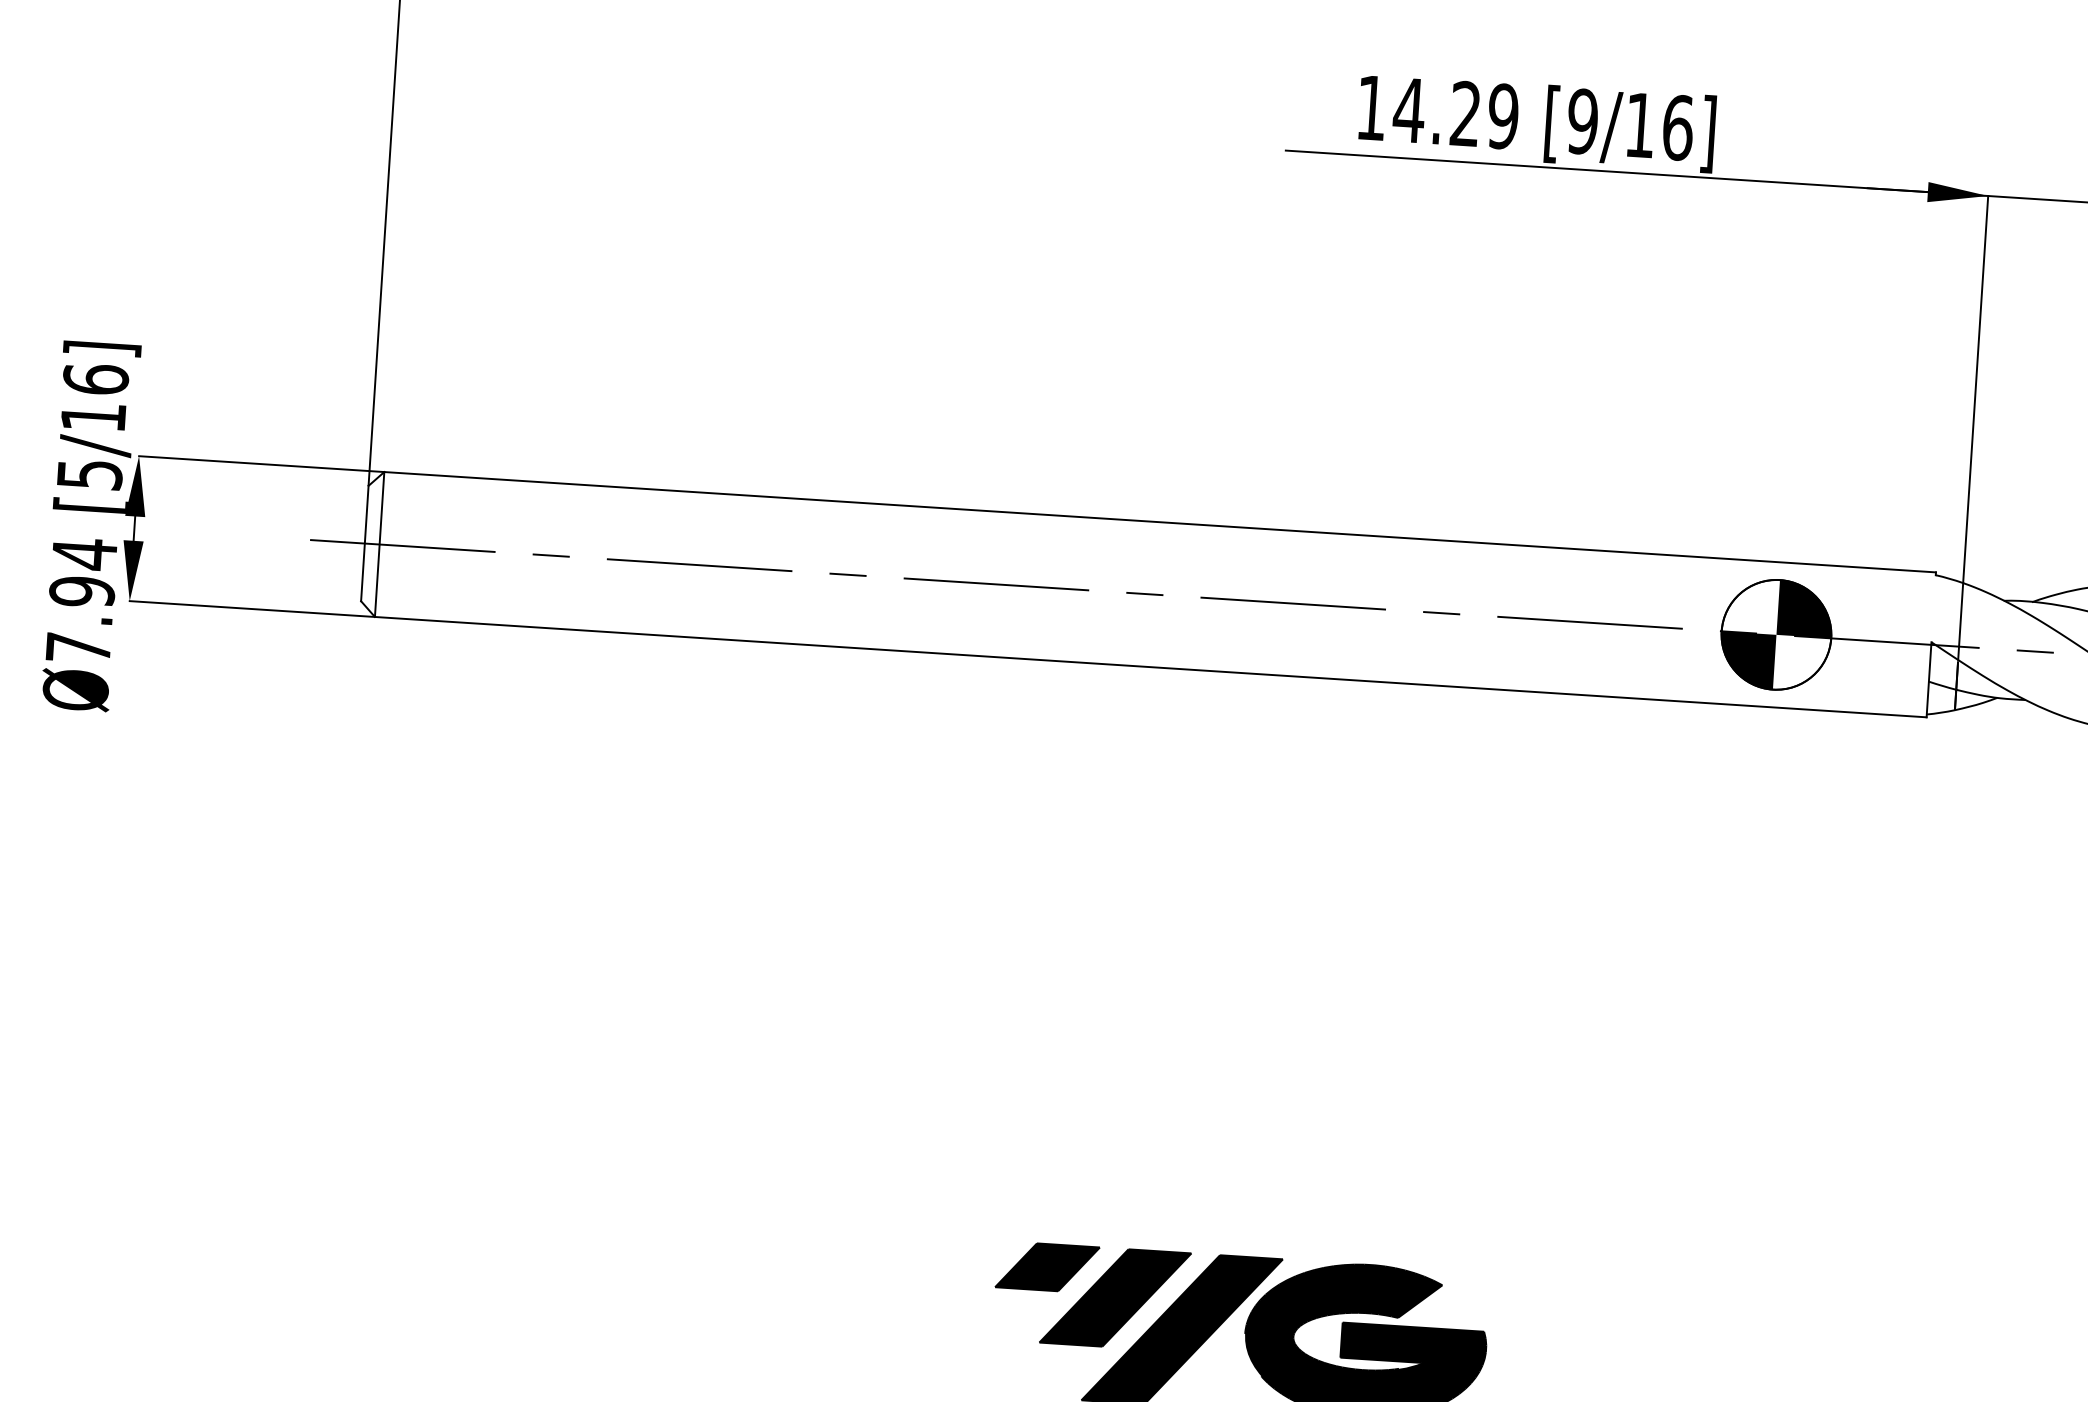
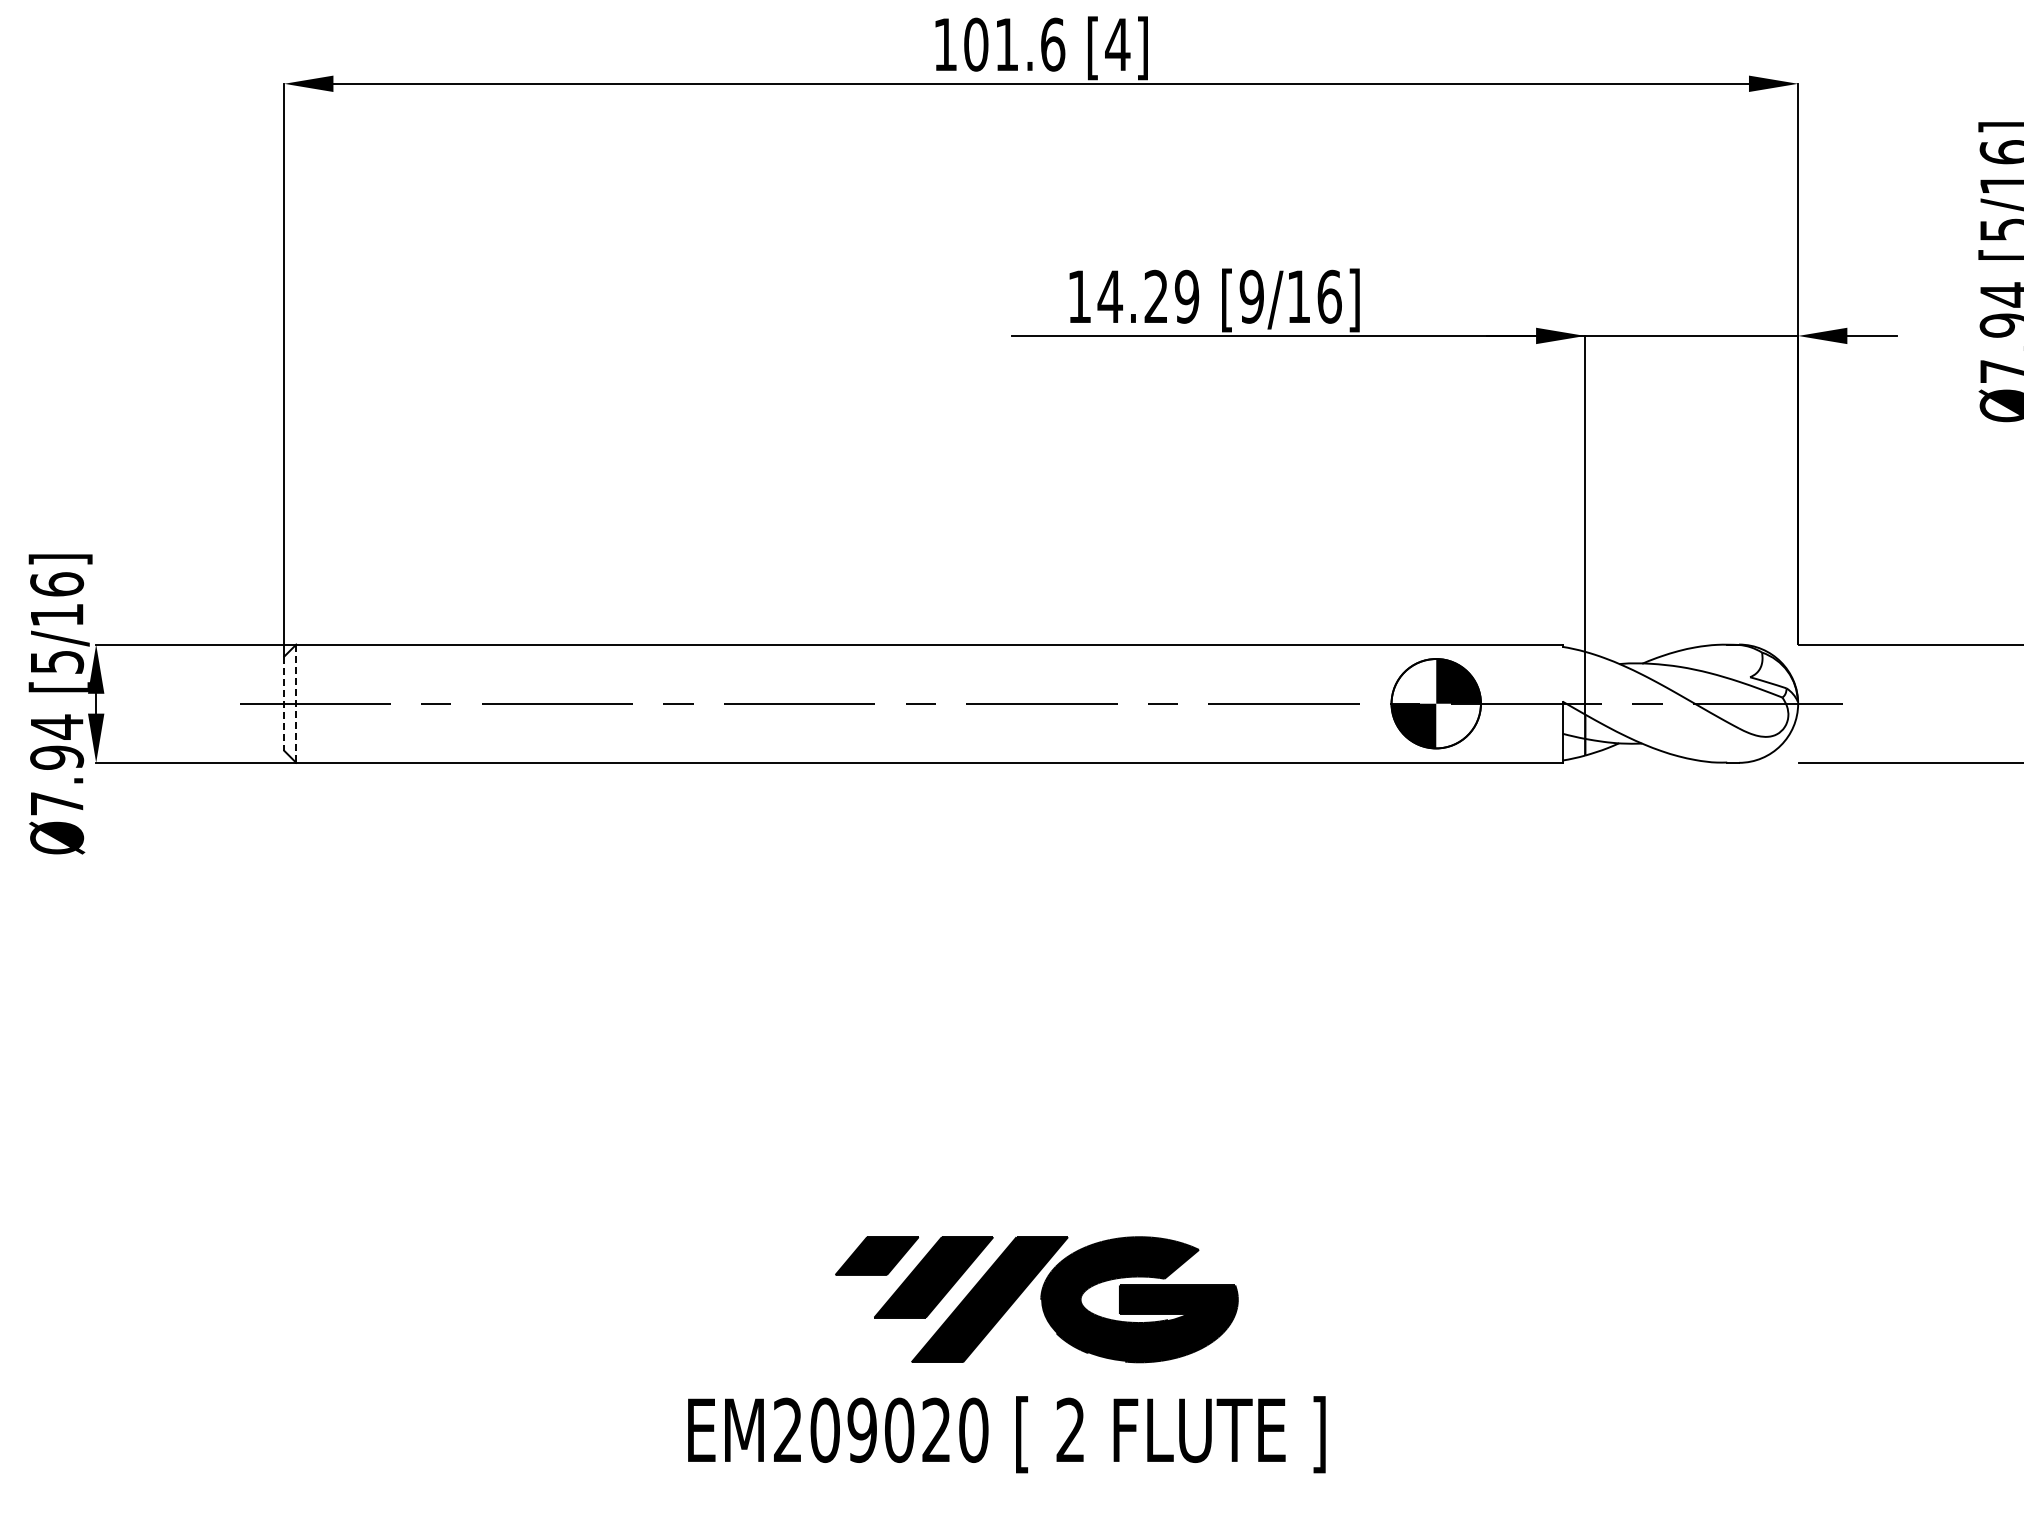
line: (365, 544) -> (284, 704), solid -> dashed
line: (379, 545) -> (296, 704), solid -> dashed

